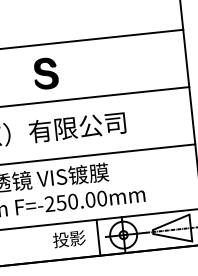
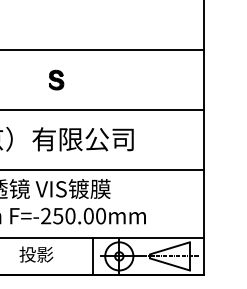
part: (46, 72) -> (56, 79), size x0.6
text: (69, 239) -> (36, 254), moved

